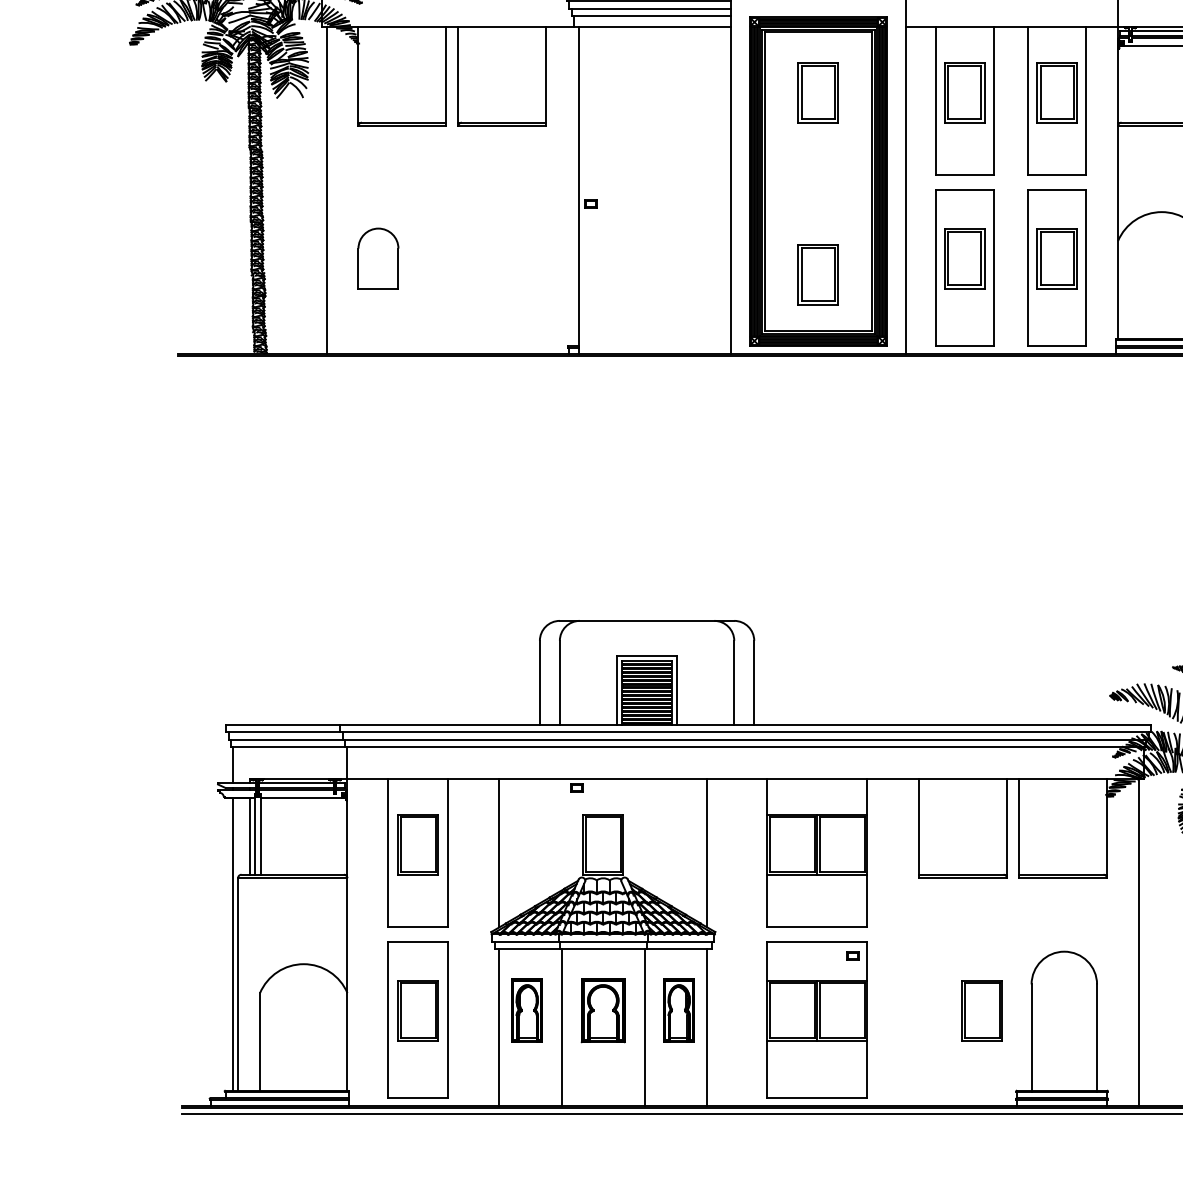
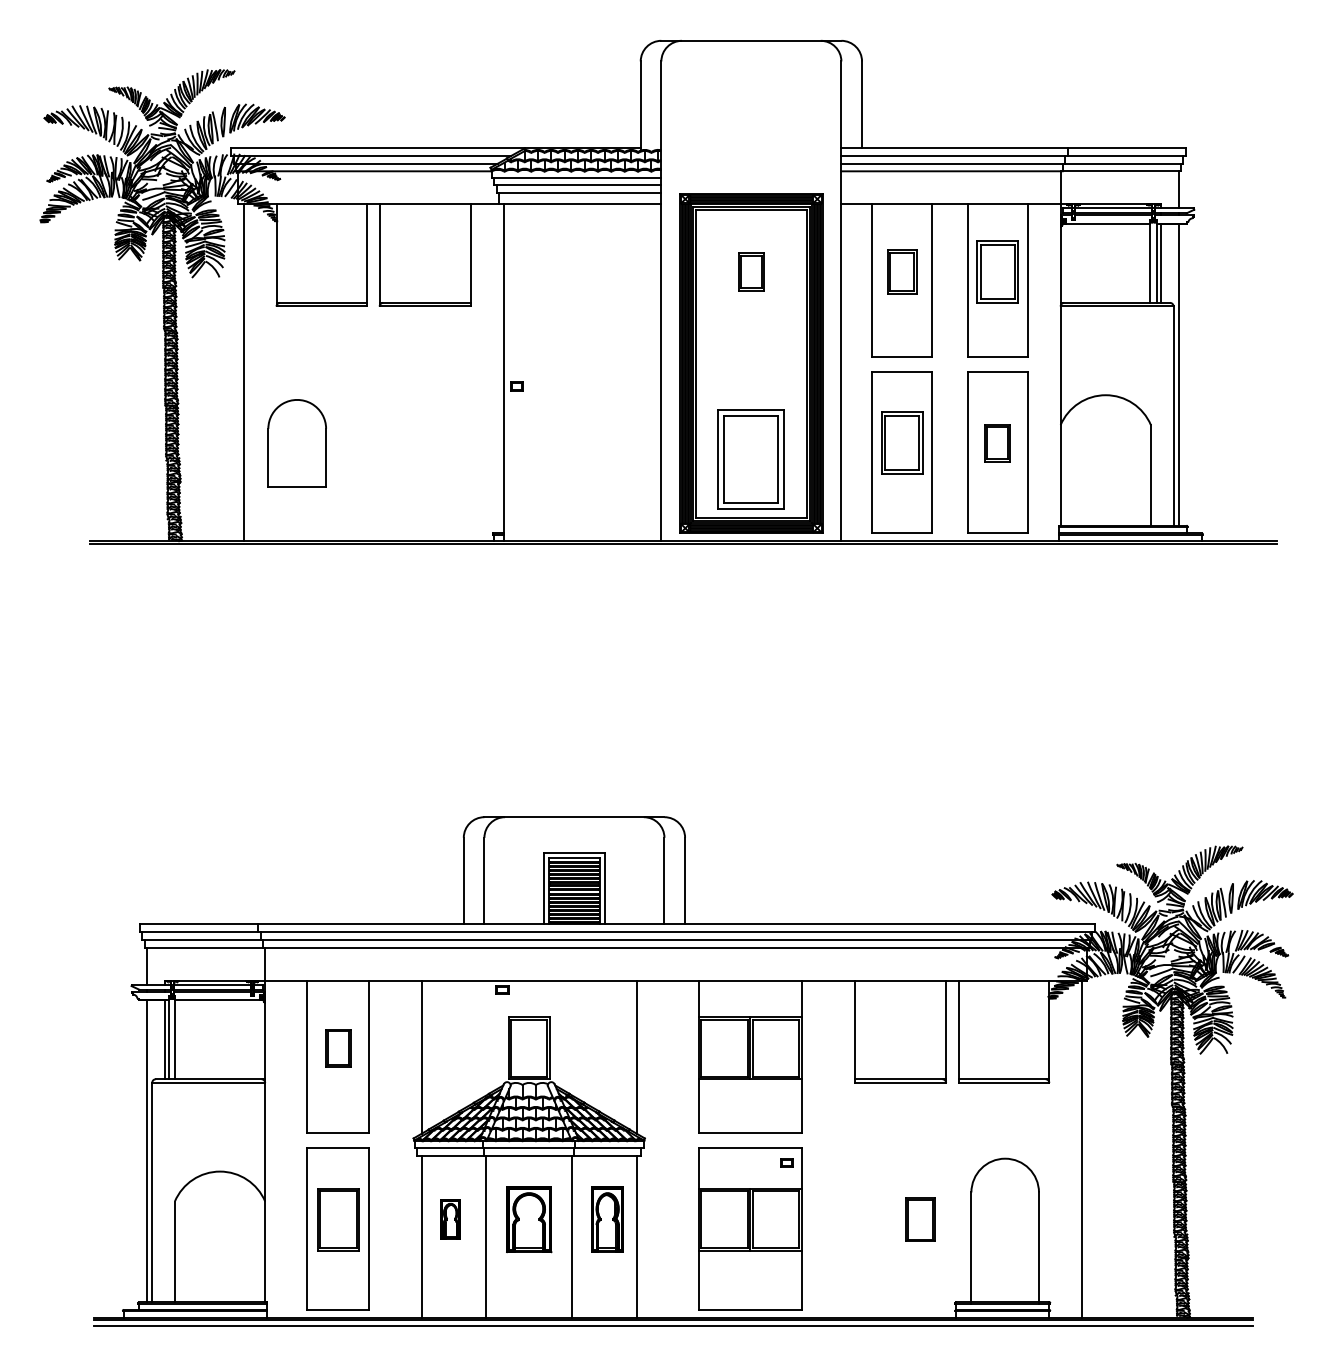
part: (818, 92) -> (751, 271), size x0.6
part: (964, 92) -> (902, 271), size x0.7
part: (377, 257) -> (296, 442), size x1.4
part: (1056, 257) -> (997, 442), size x0.6
part: (818, 274) -> (751, 459), size x1.6
part: (418, 843) -> (338, 1047), size x0.6
part: (526, 1010) -> (450, 1219), size x0.6
part: (982, 1010) -> (920, 1219), size x0.7

